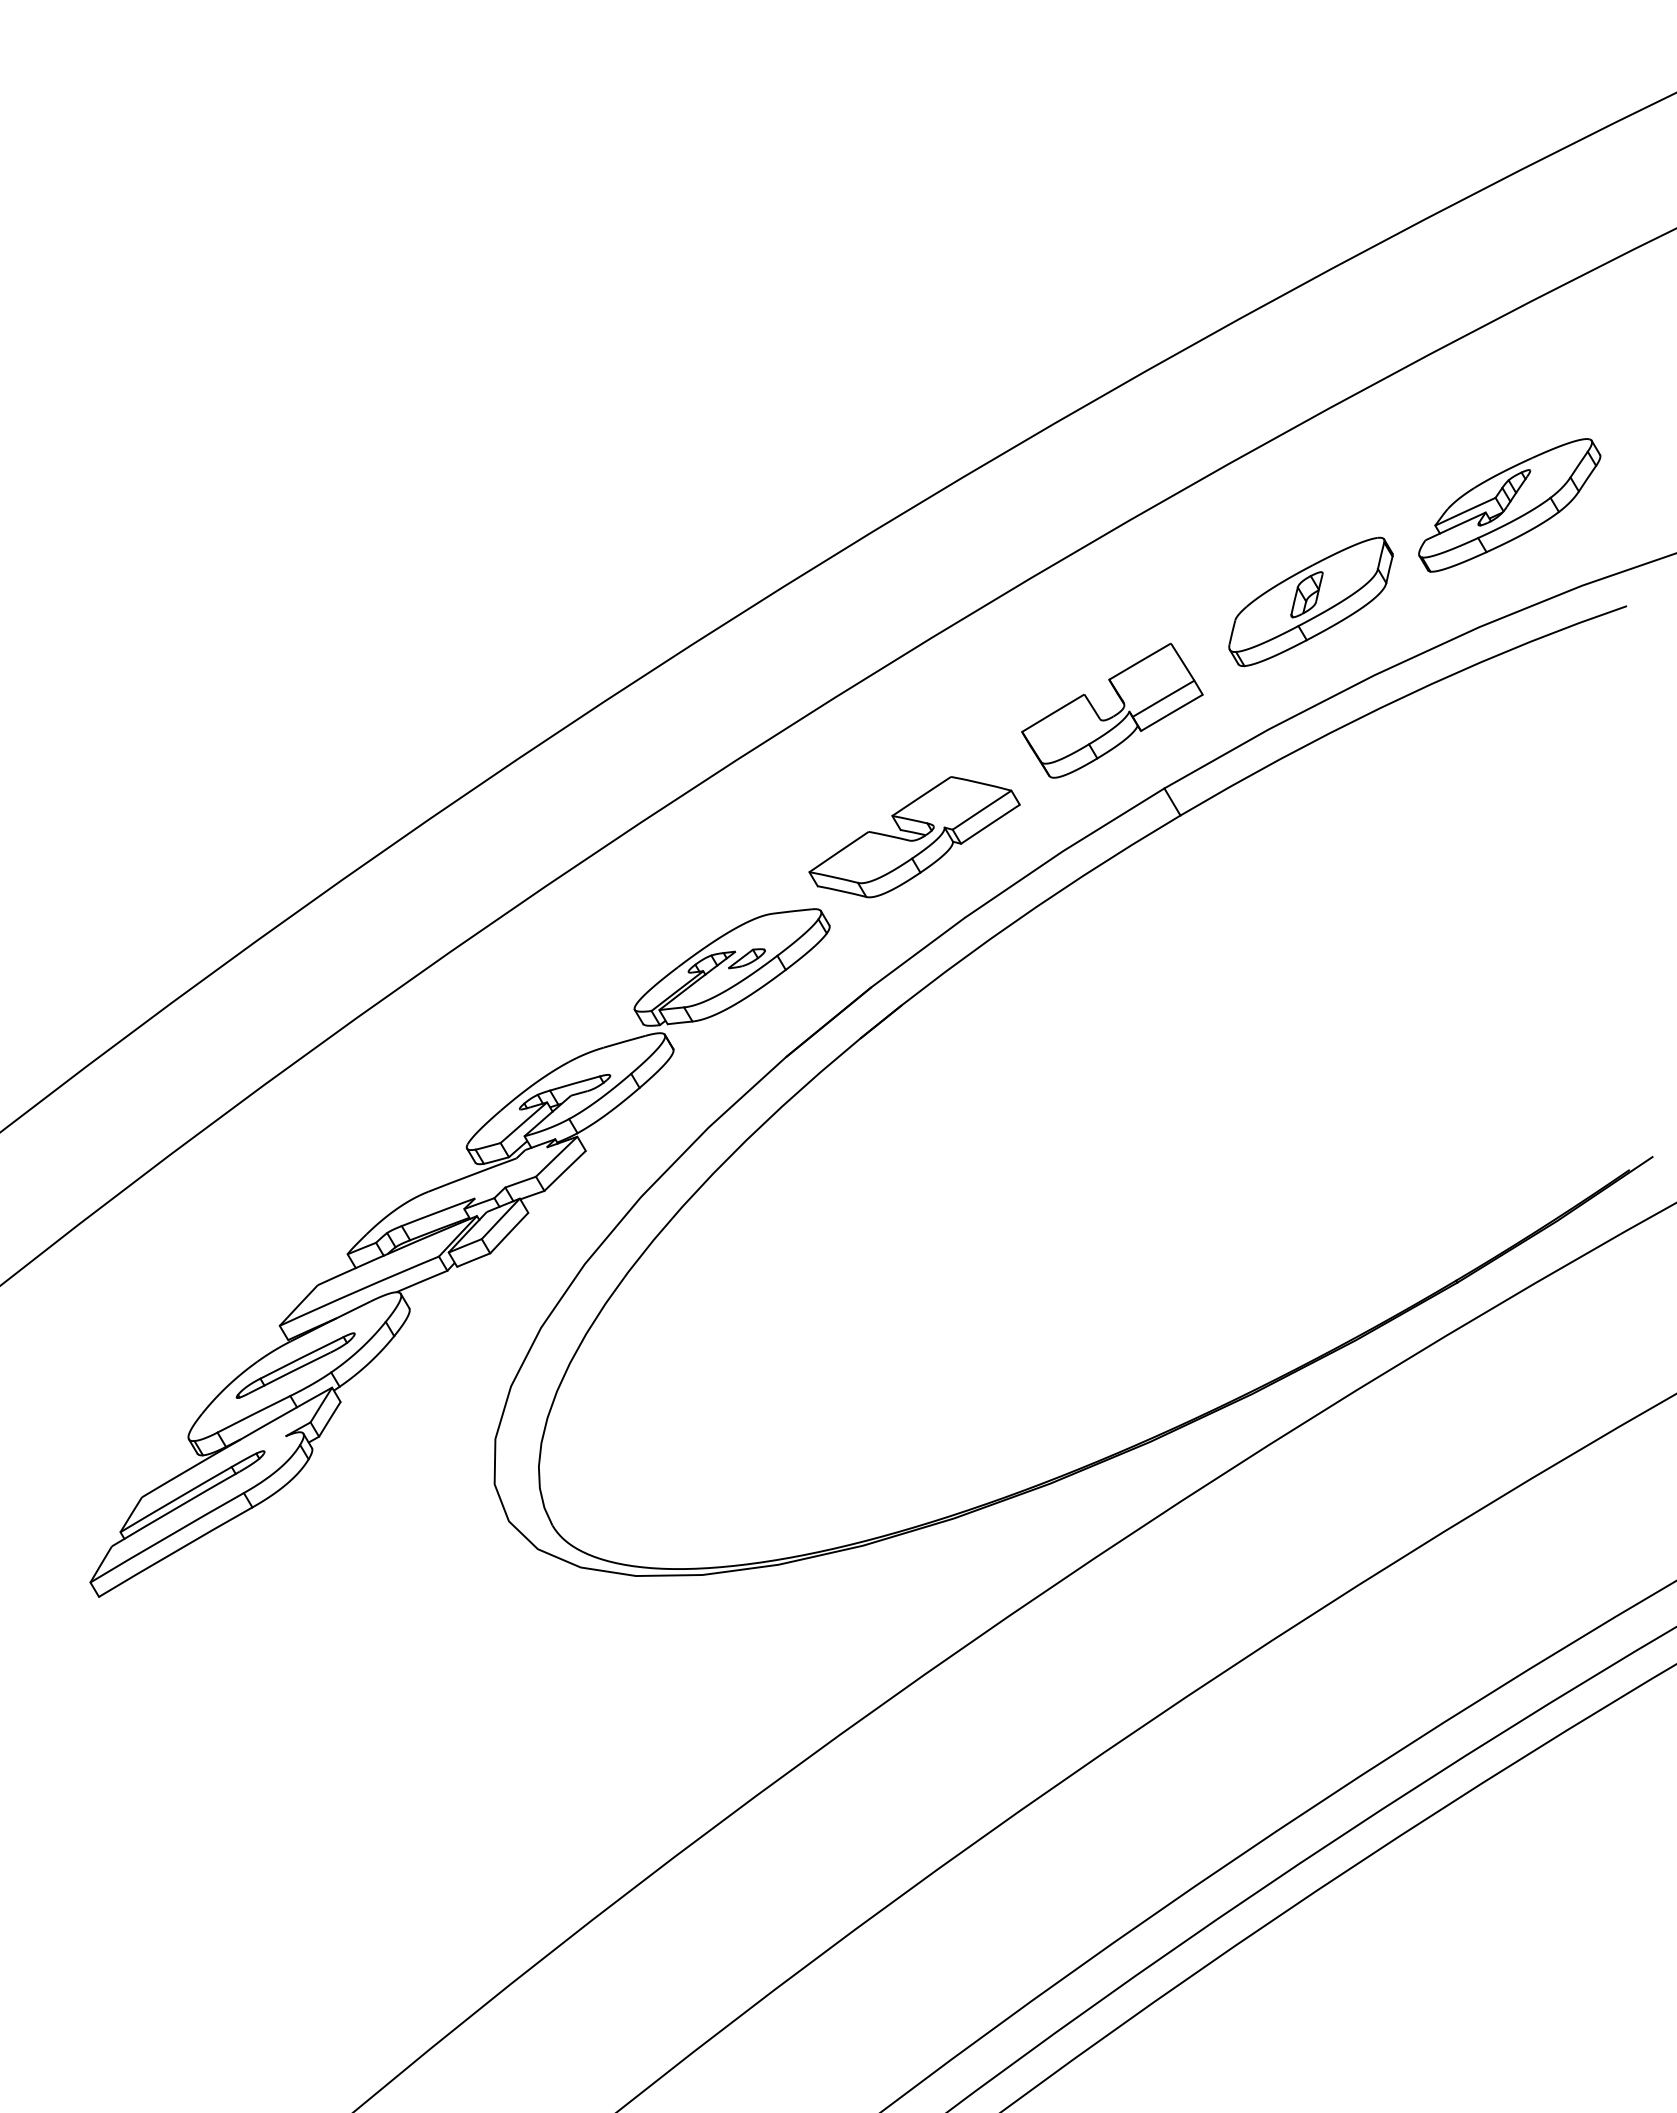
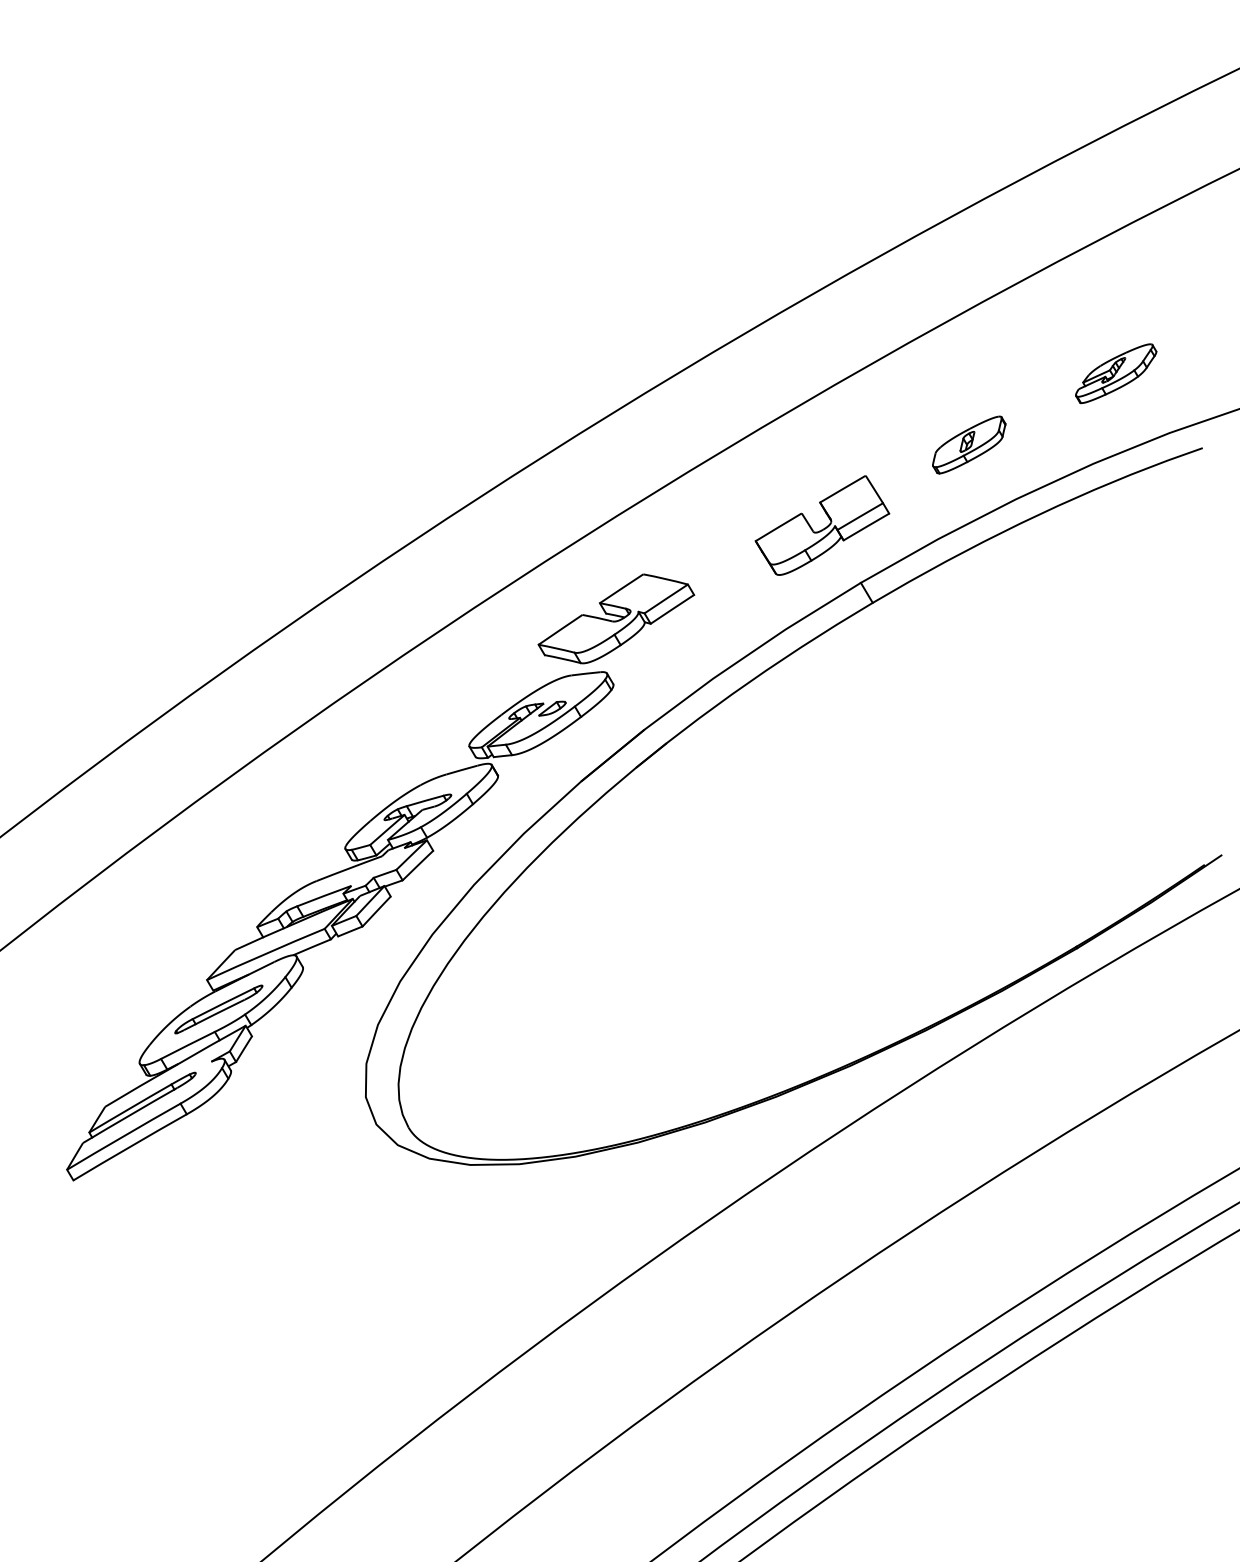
part: (1509, 505) -> (1115, 373), size x0.6
part: (1310, 601) -> (968, 444), size x0.6
part: (914, 837) -> (616, 619), moved

